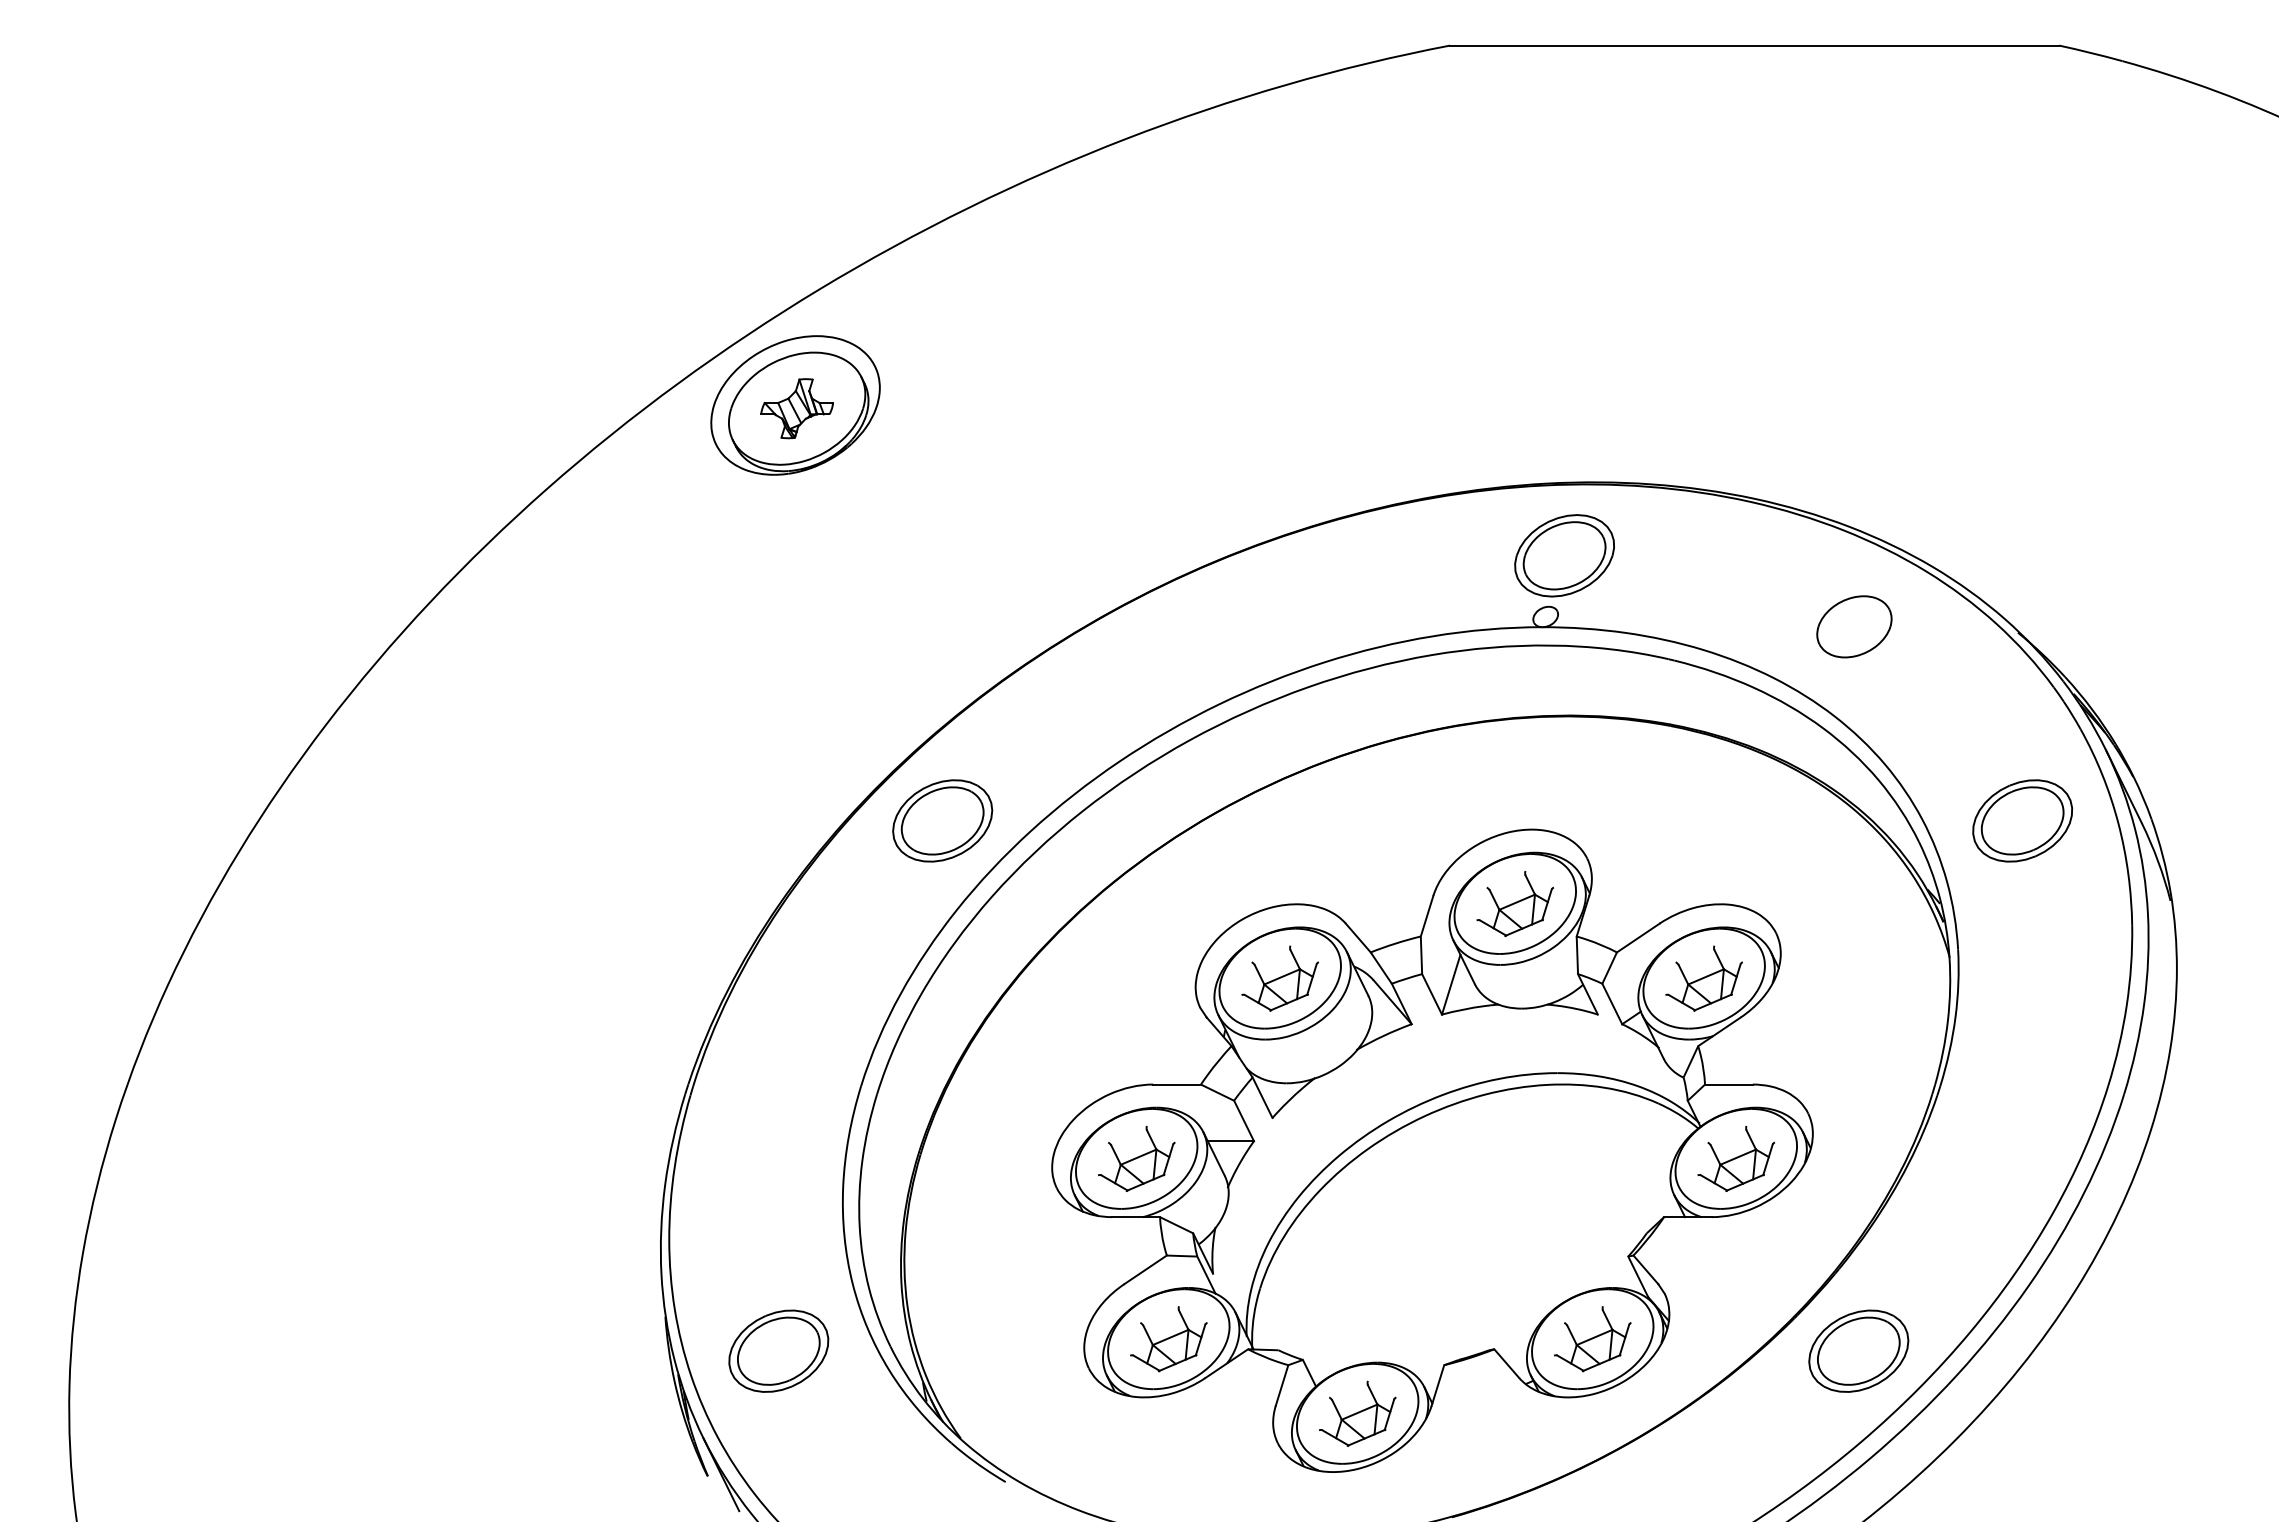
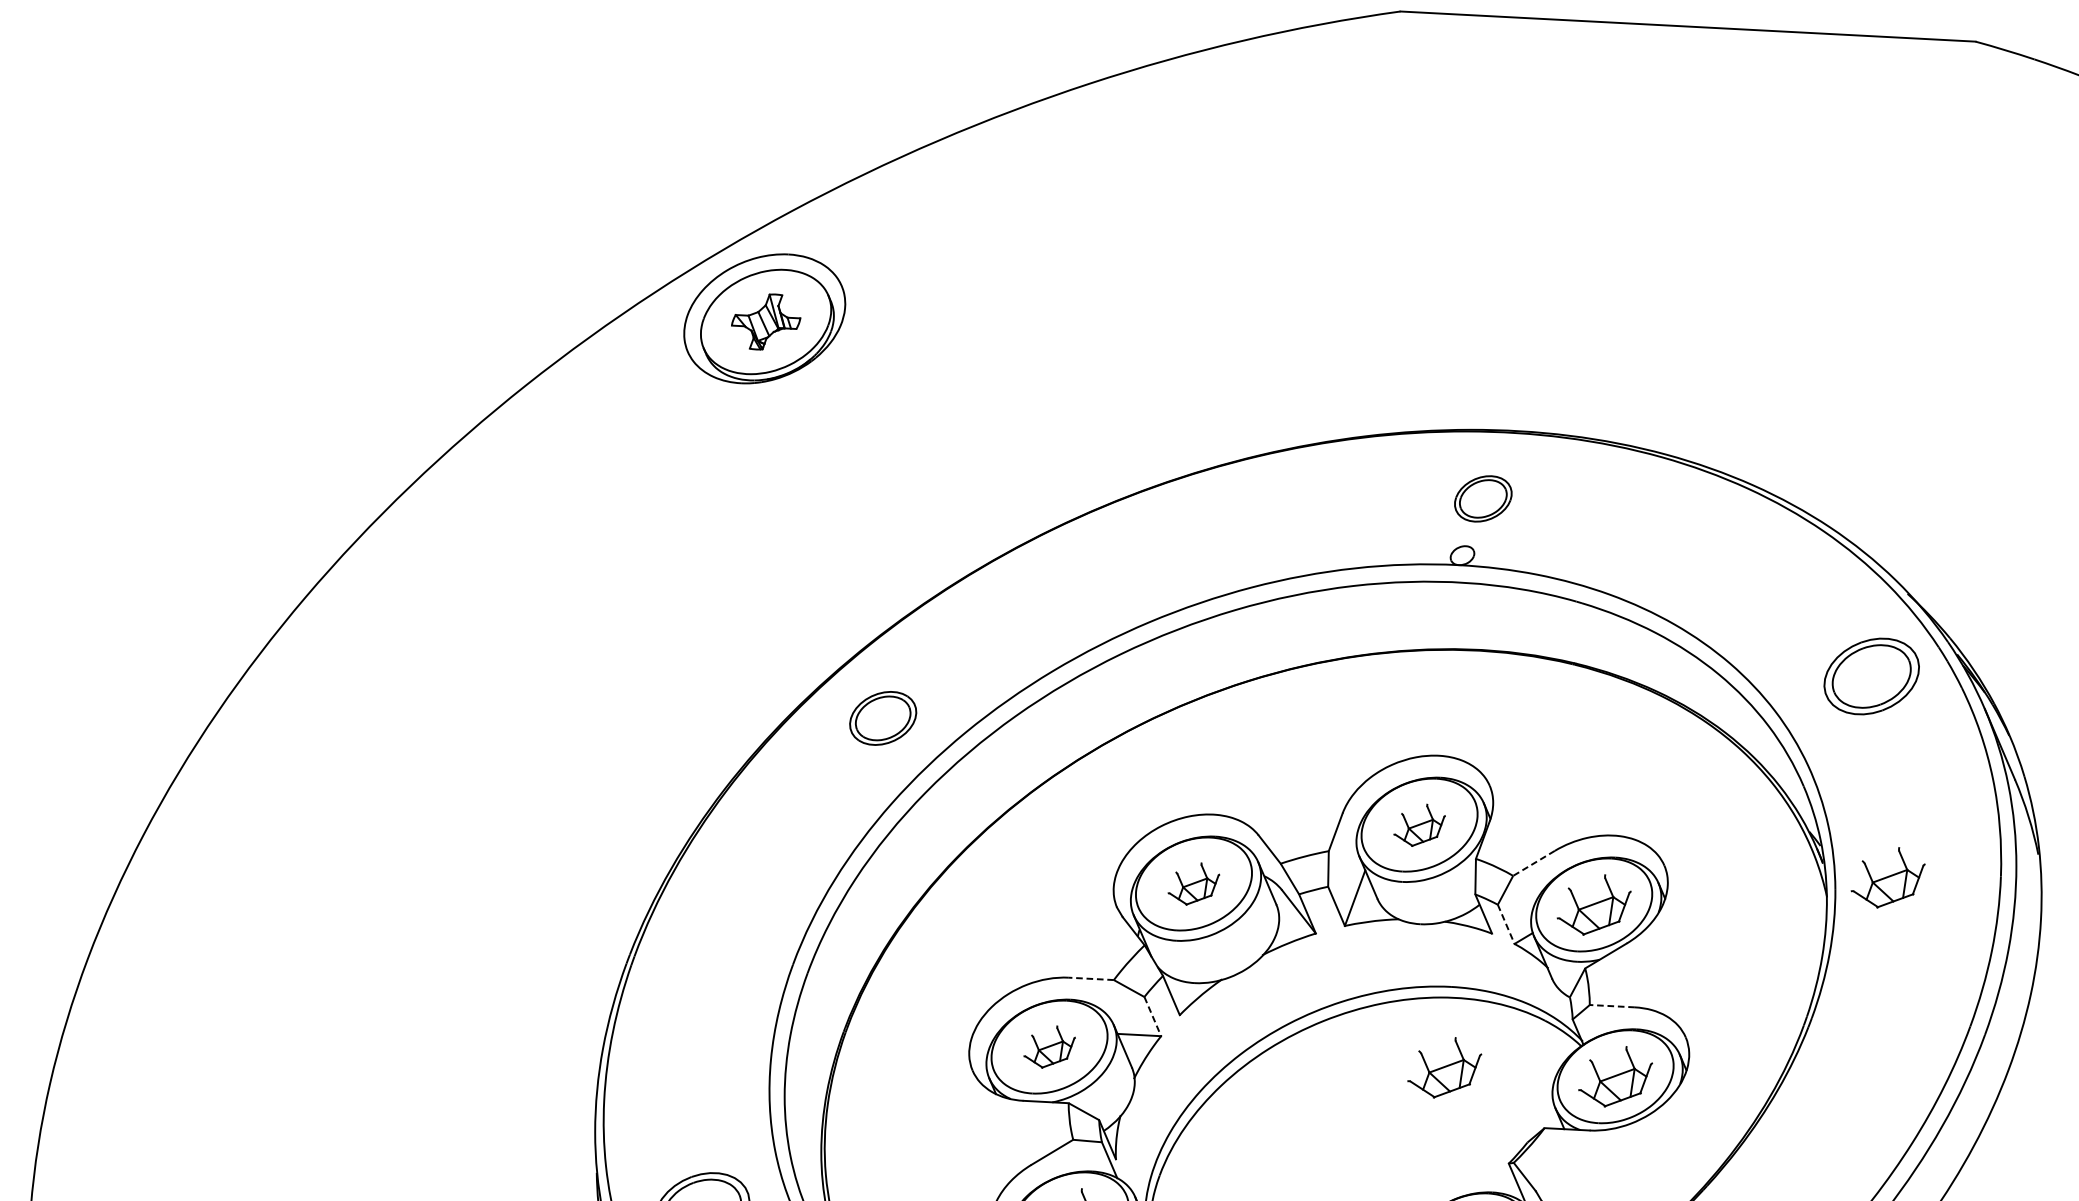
part: (1564, 555) -> (1483, 498), size x0.6
part: (1854, 626) -> (1753, 579), removed
part: (942, 820) -> (882, 717), size x0.7
part: (2022, 820) -> (1871, 676), moved
part: (1515, 904) -> (1419, 825), size x0.7
part: (2012, 933) -> (1887, 877), added
line: (1638, 938) -> (1534, 863), solid -> dashed
part: (1279, 978) -> (1193, 883), size x0.7
line: (1612, 1003) -> (1506, 923), solid -> dashed
line: (1177, 1084) -> (1091, 978), solid -> dashed
line: (1728, 1084) -> (1611, 1006), solid -> dashed
line: (1244, 1120) -> (1153, 1016), solid -> dashed
part: (1136, 1158) -> (1049, 1046), size x0.7
part: (1555, 1158) -> (1444, 1067), added

